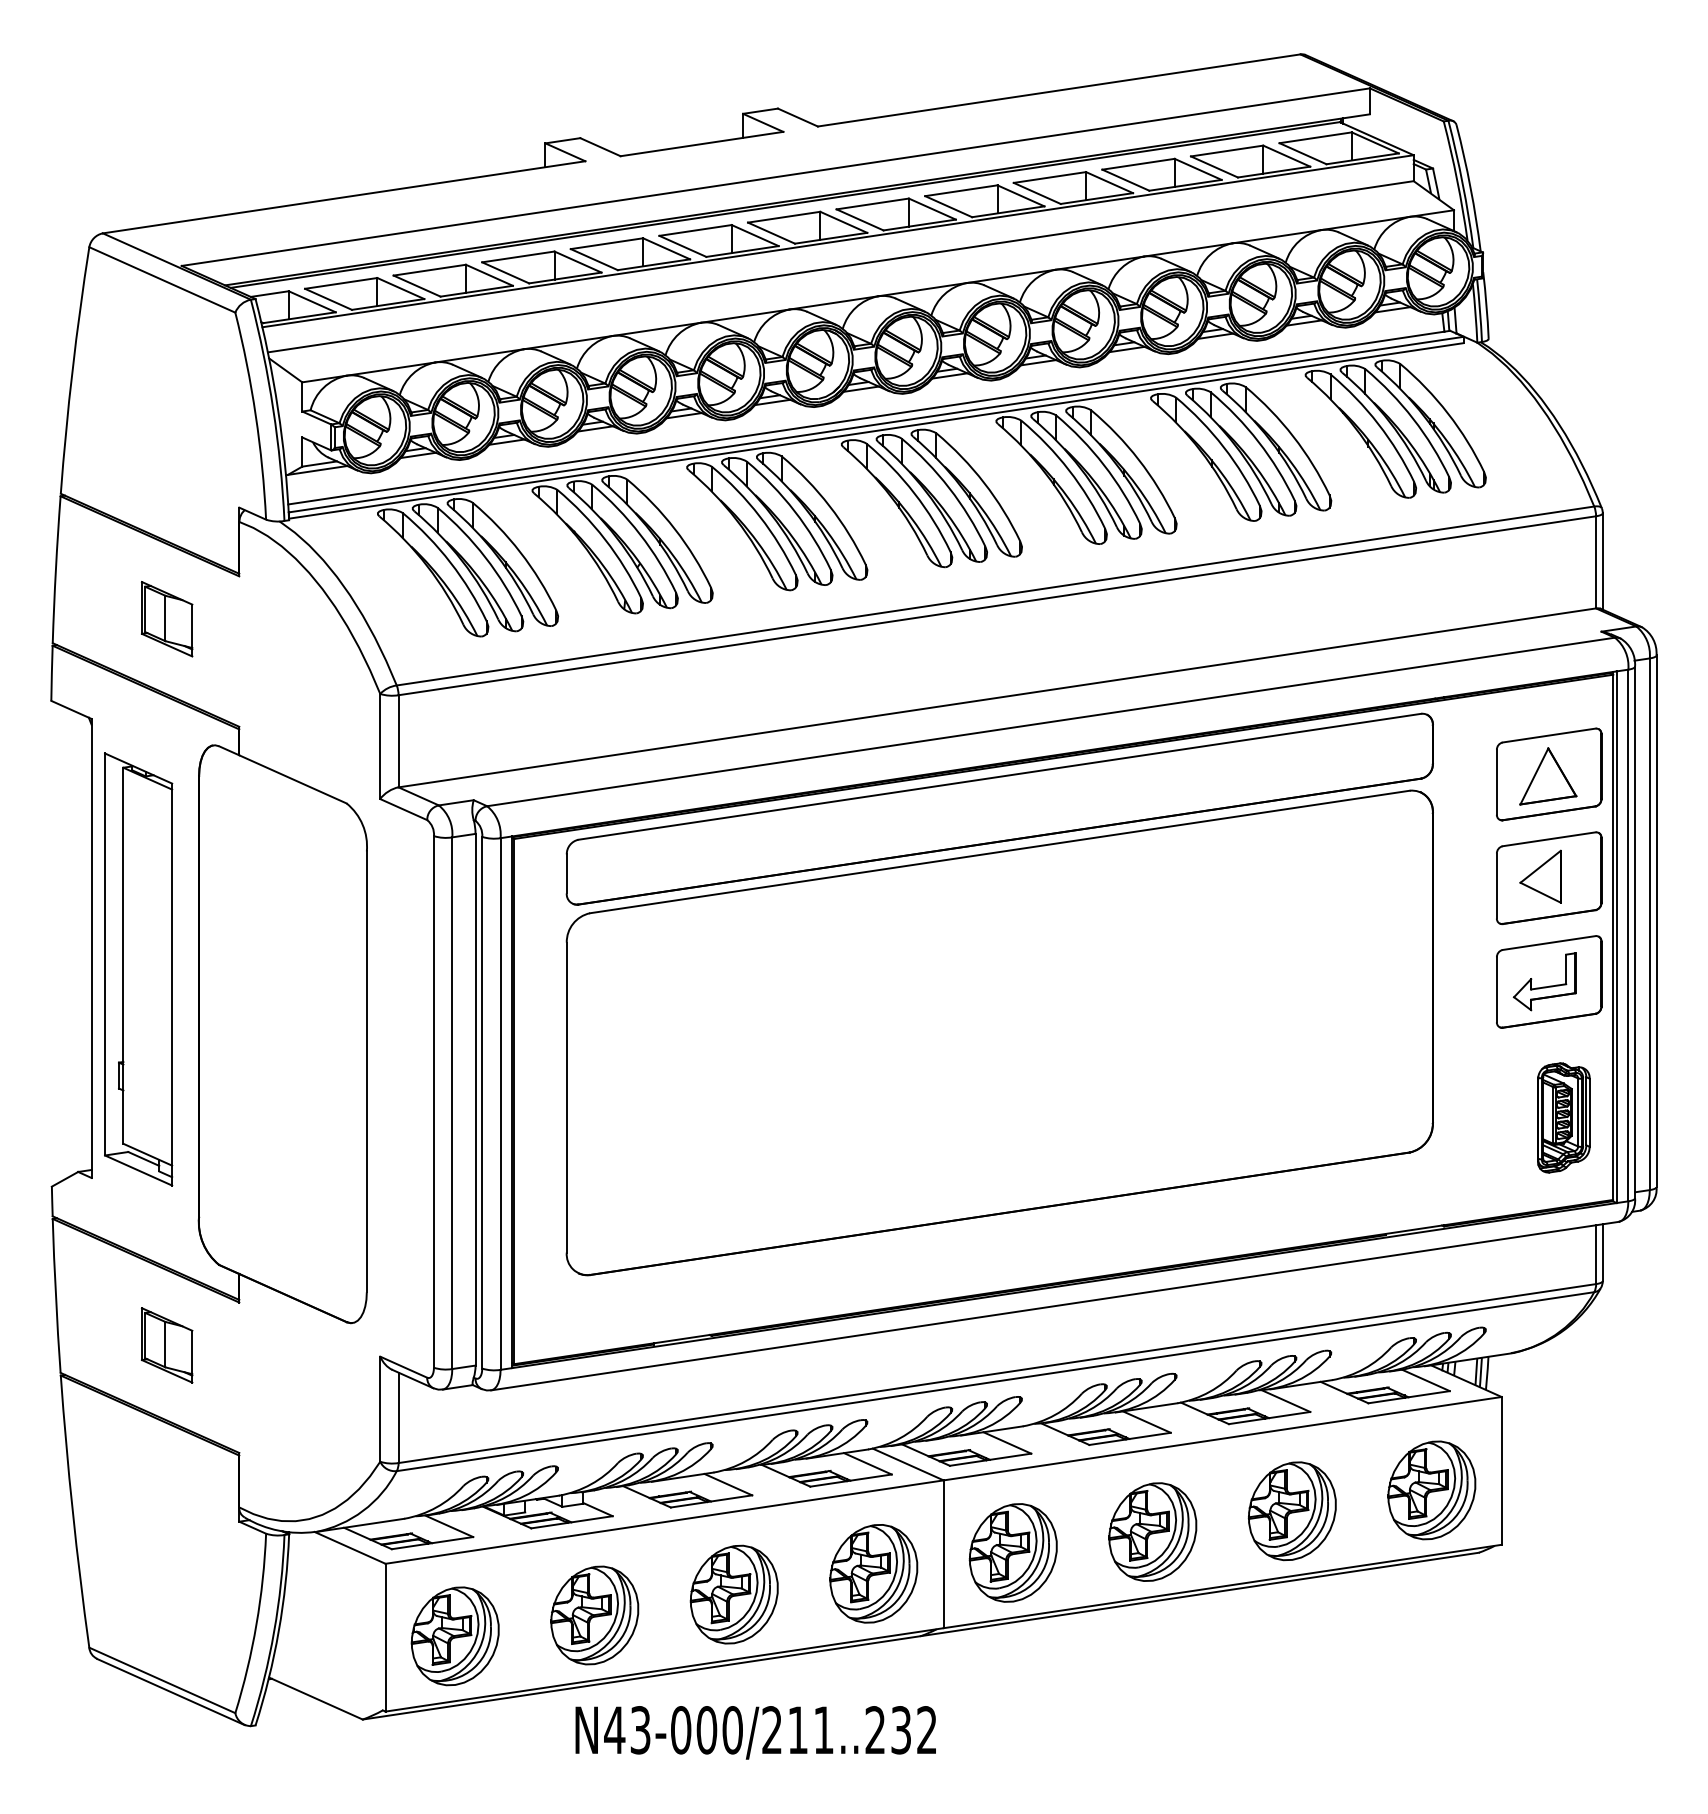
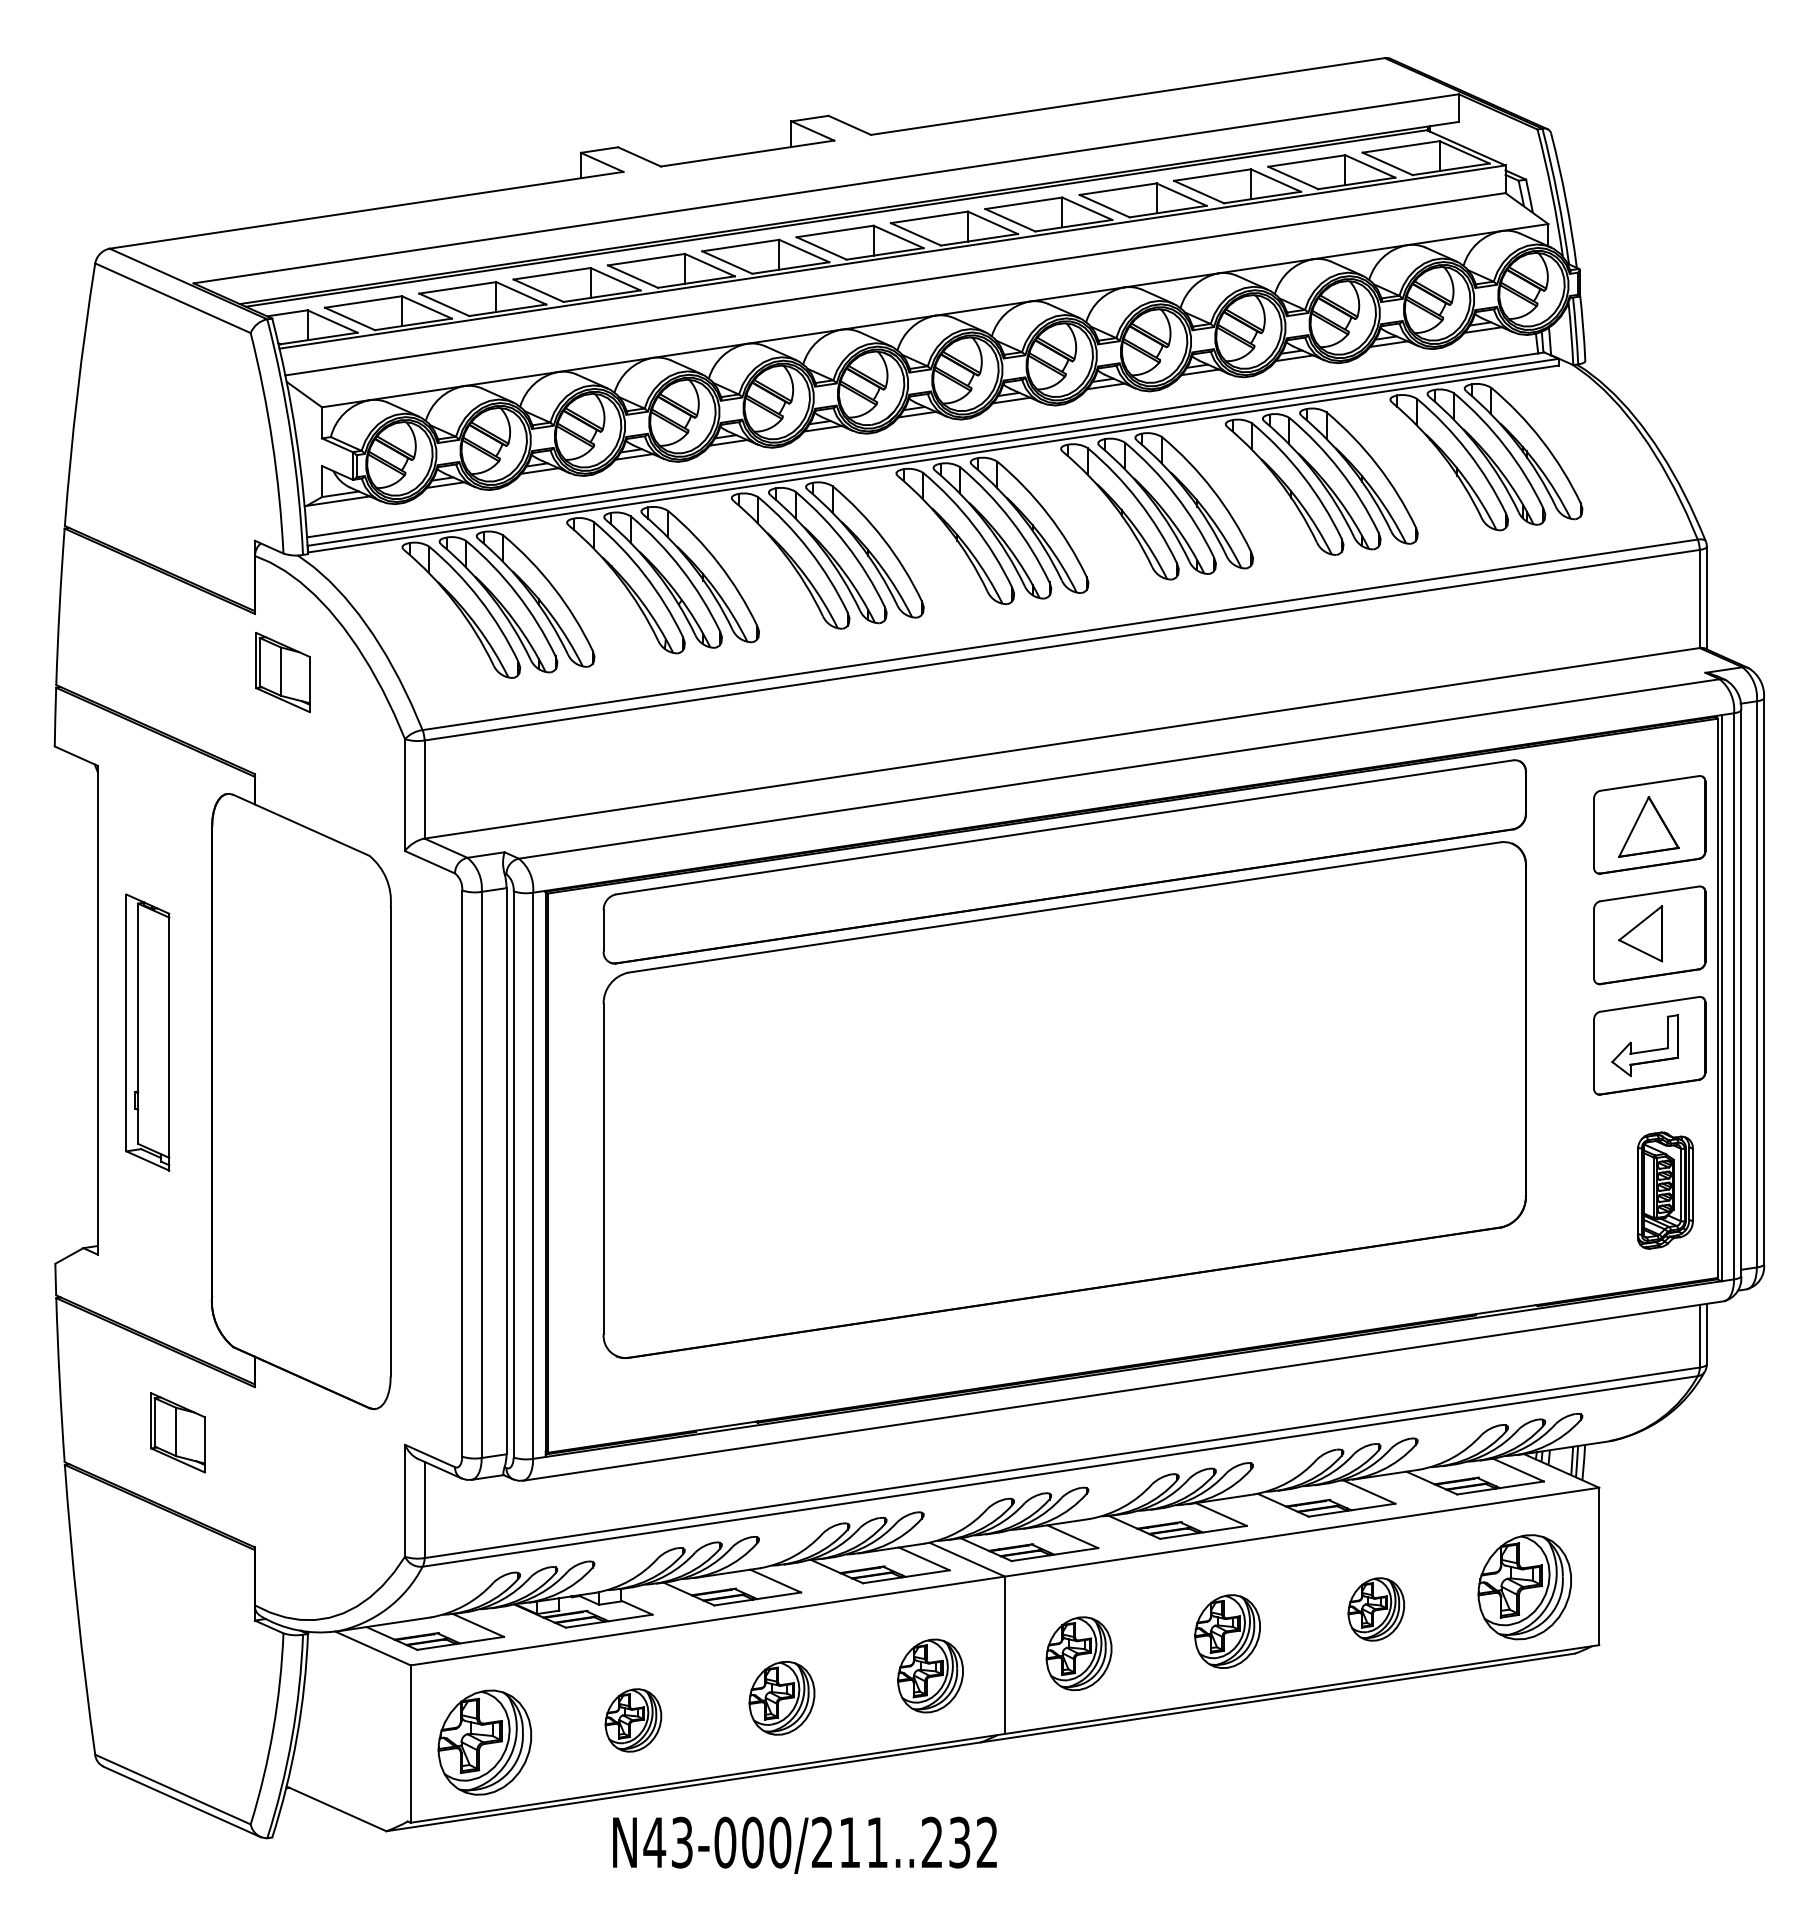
part: (166, 619) -> (282, 672), moved
part: (138, 969) -> (147, 1032), size x0.6
part: (1292, 1511) -> (1376, 1609), size x0.6
part: (1152, 1531) -> (1227, 1631), size x0.7
part: (1012, 1552) -> (1078, 1653), size x0.7
part: (873, 1573) -> (930, 1675), size x0.7
part: (733, 1594) -> (781, 1698), size x0.7
part: (594, 1615) -> (633, 1720), size x0.6

